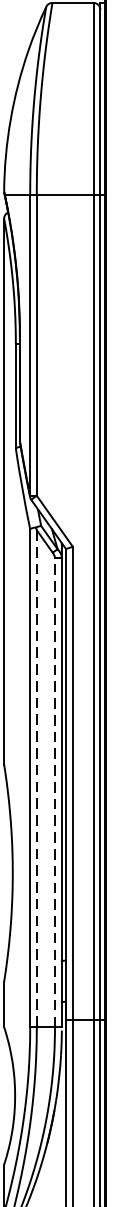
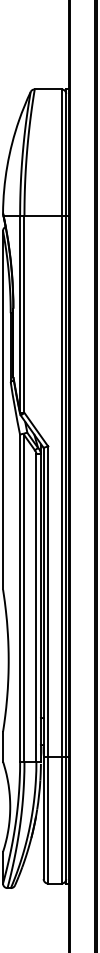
line: (36, 780) -> (24, 599), dashed -> solid
line: (55, 792) -> (36, 607), dashed -> solid

